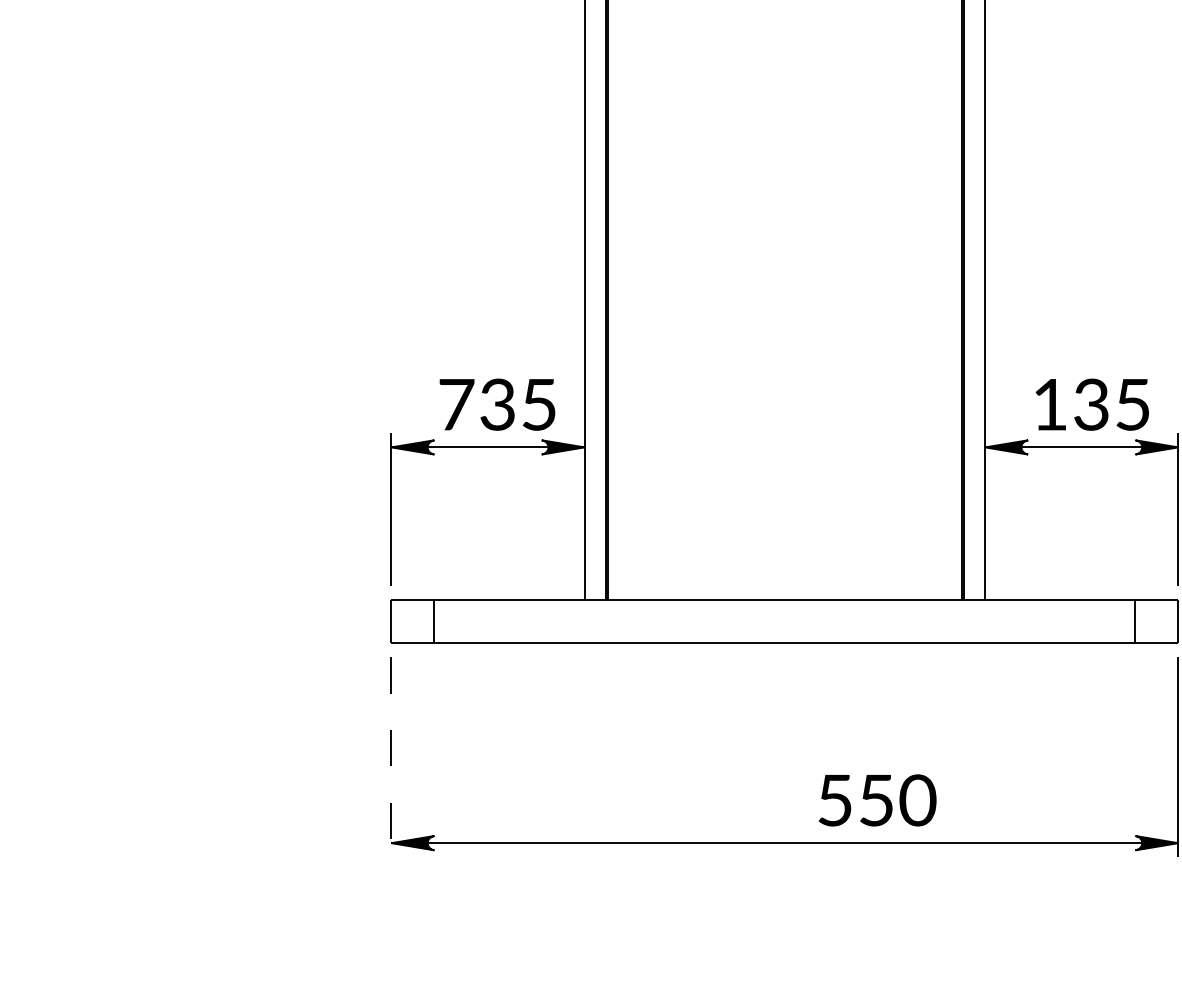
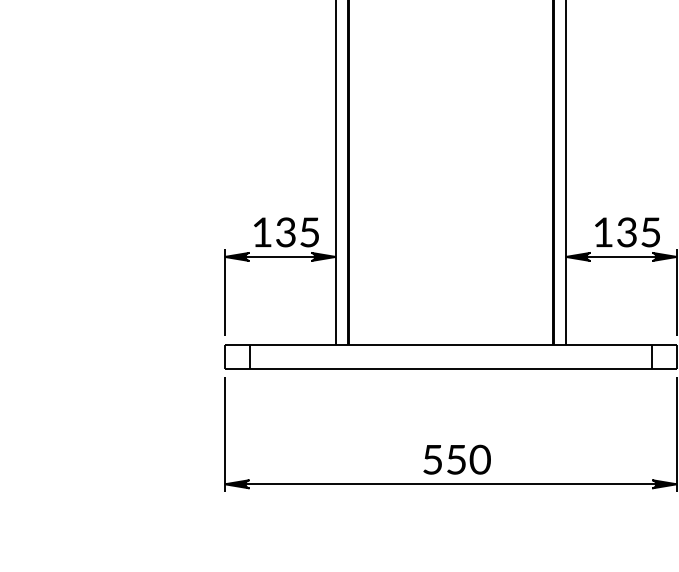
text: (456, 404) -> (262, 232), 735 -> 135
line: (390, 756) -> (224, 434), dashed -> solid
text: (876, 800) -> (456, 459), moved

